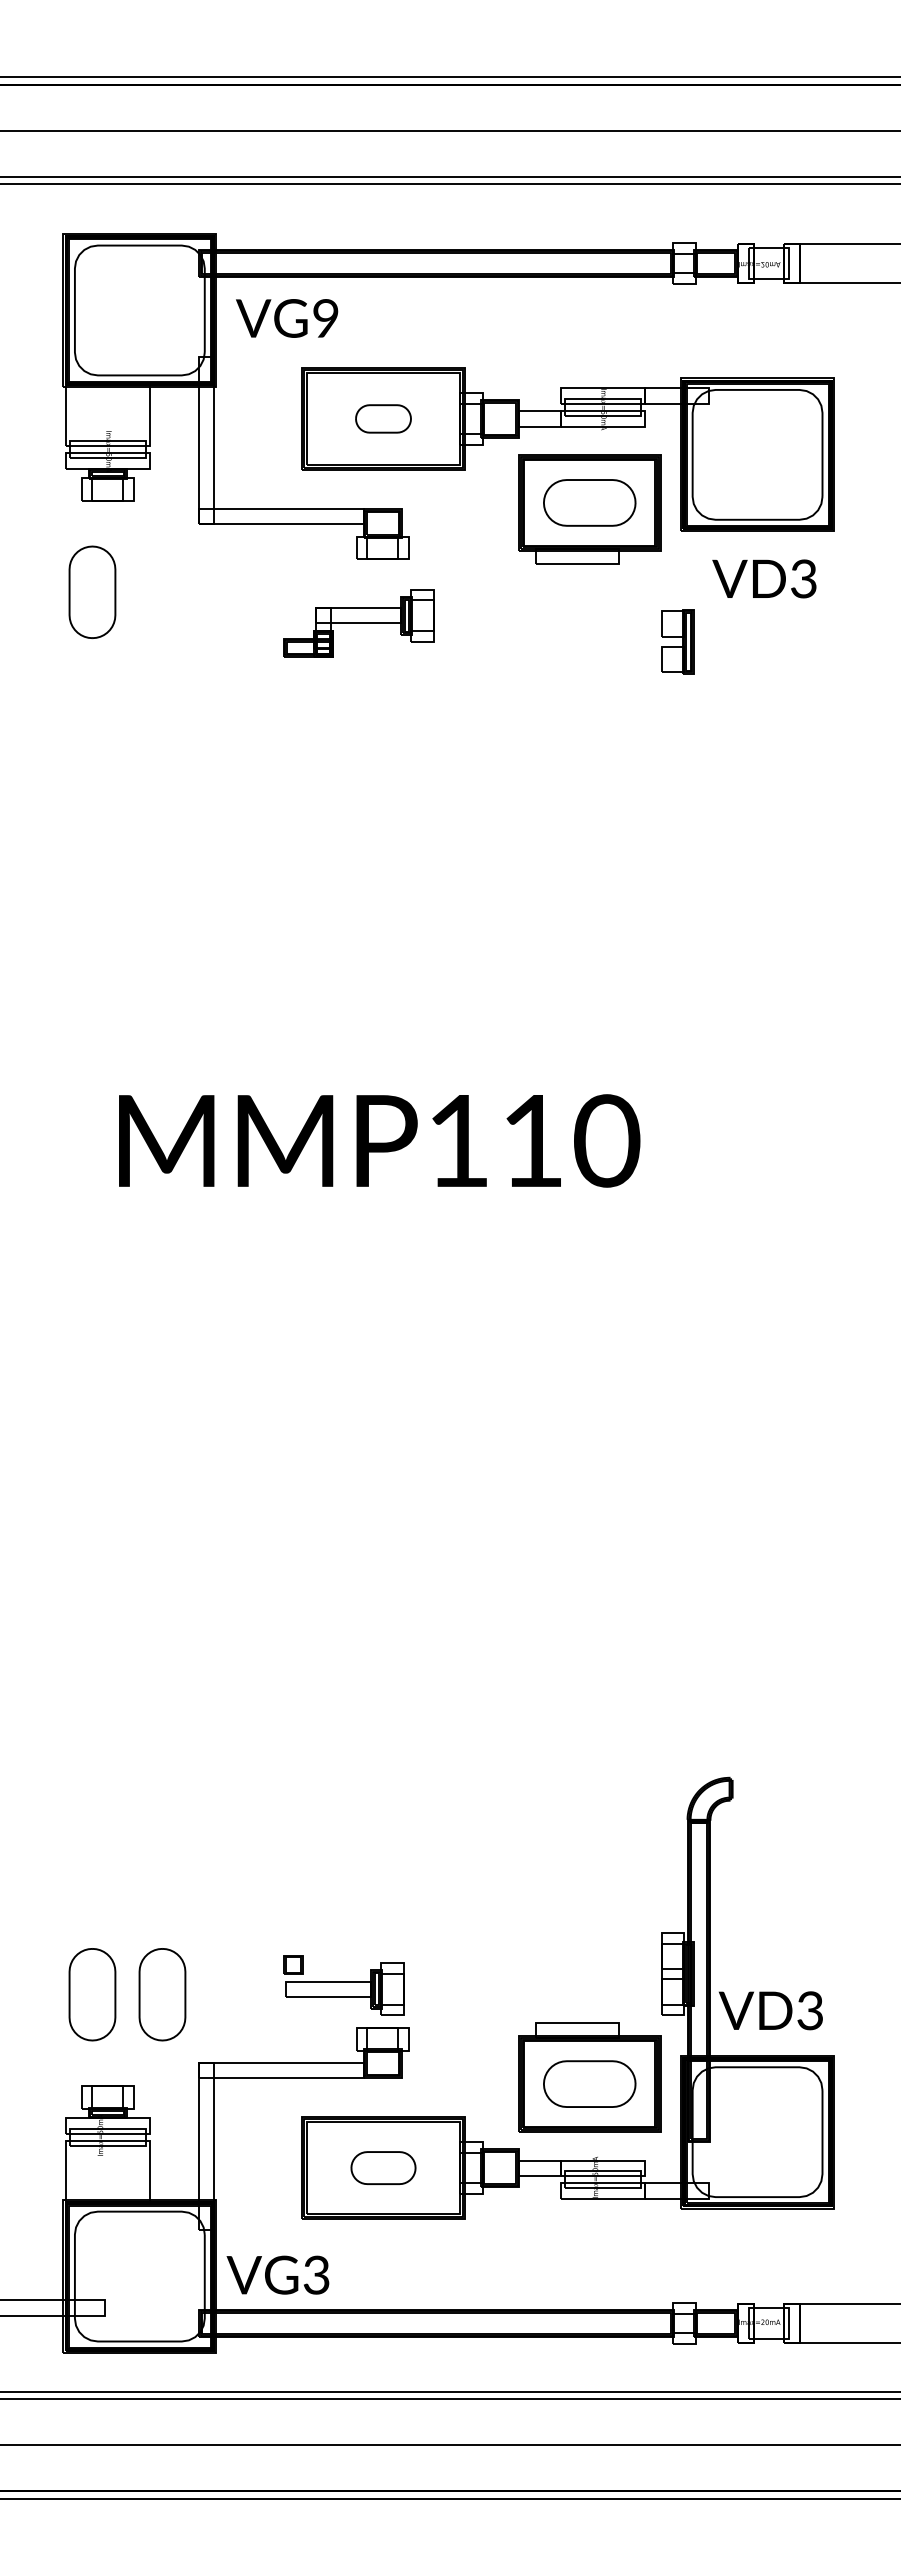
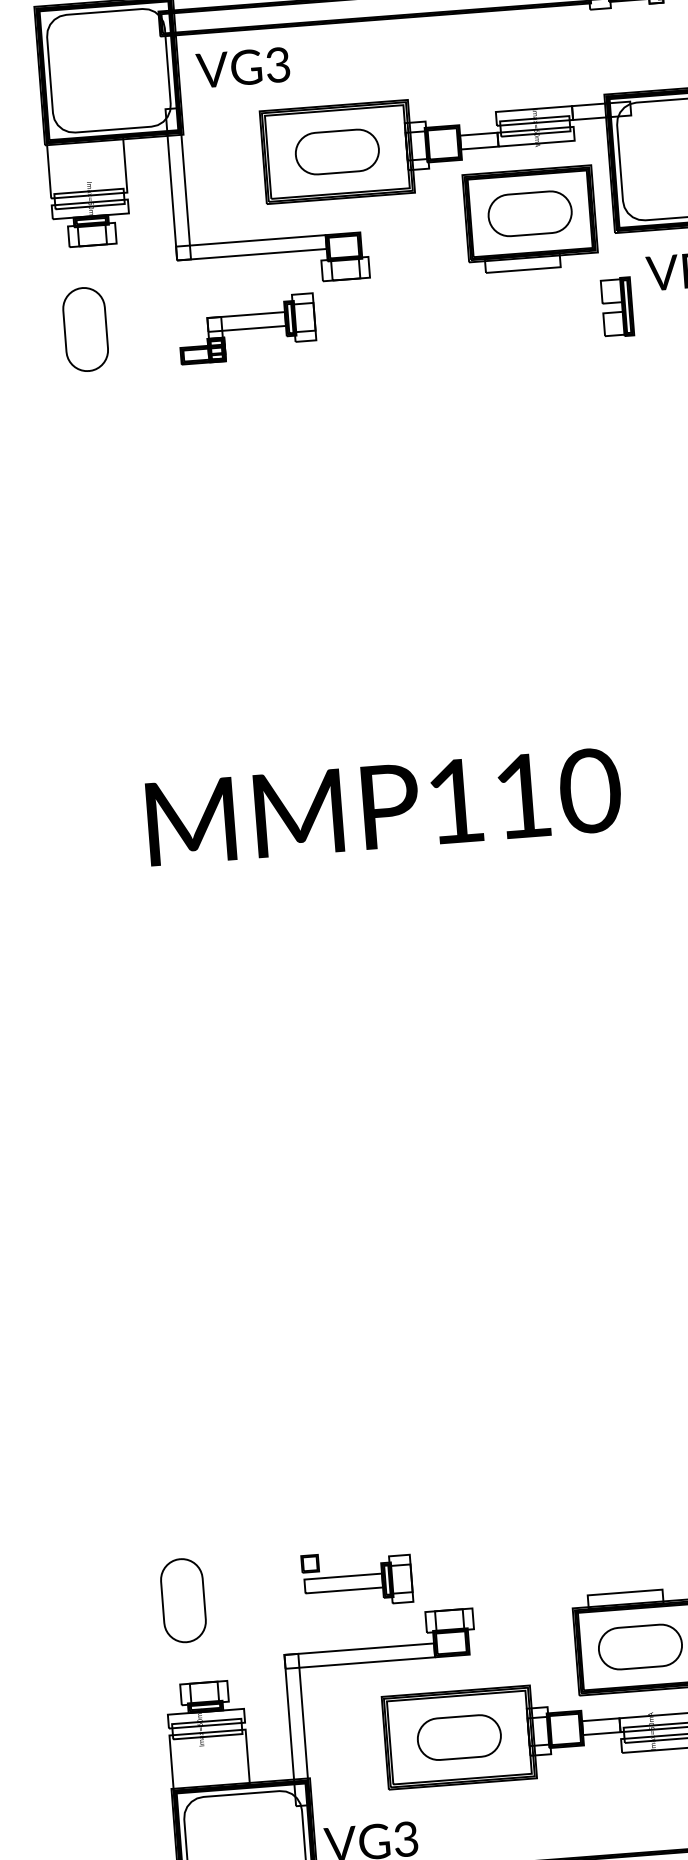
text: (325, 318) -> (277, 65), VG9 -> VG3
part: (383, 418) -> (337, 151), size x1.67
part: (358, 623) -> (247, 329), moved
part: (677, 641) -> (617, 307), moved
part: (343, 1985) -> (356, 1578), moved
part: (162, 1994) -> (246, 1595), removed
part: (383, 2167) -> (459, 1737), size x1.43

